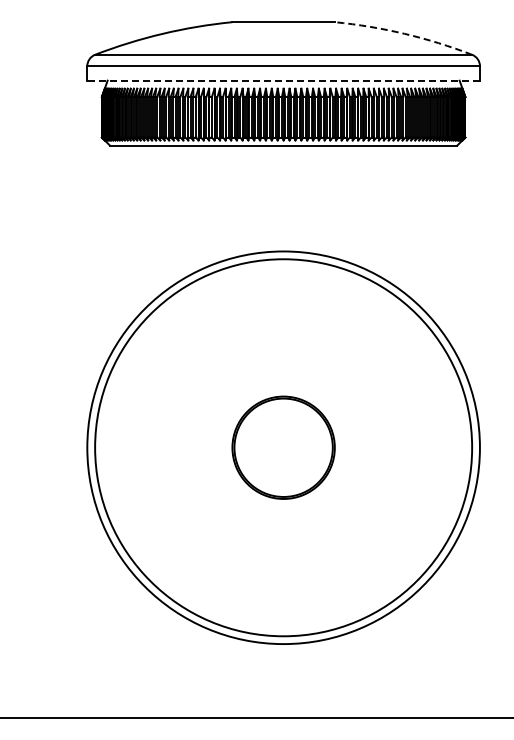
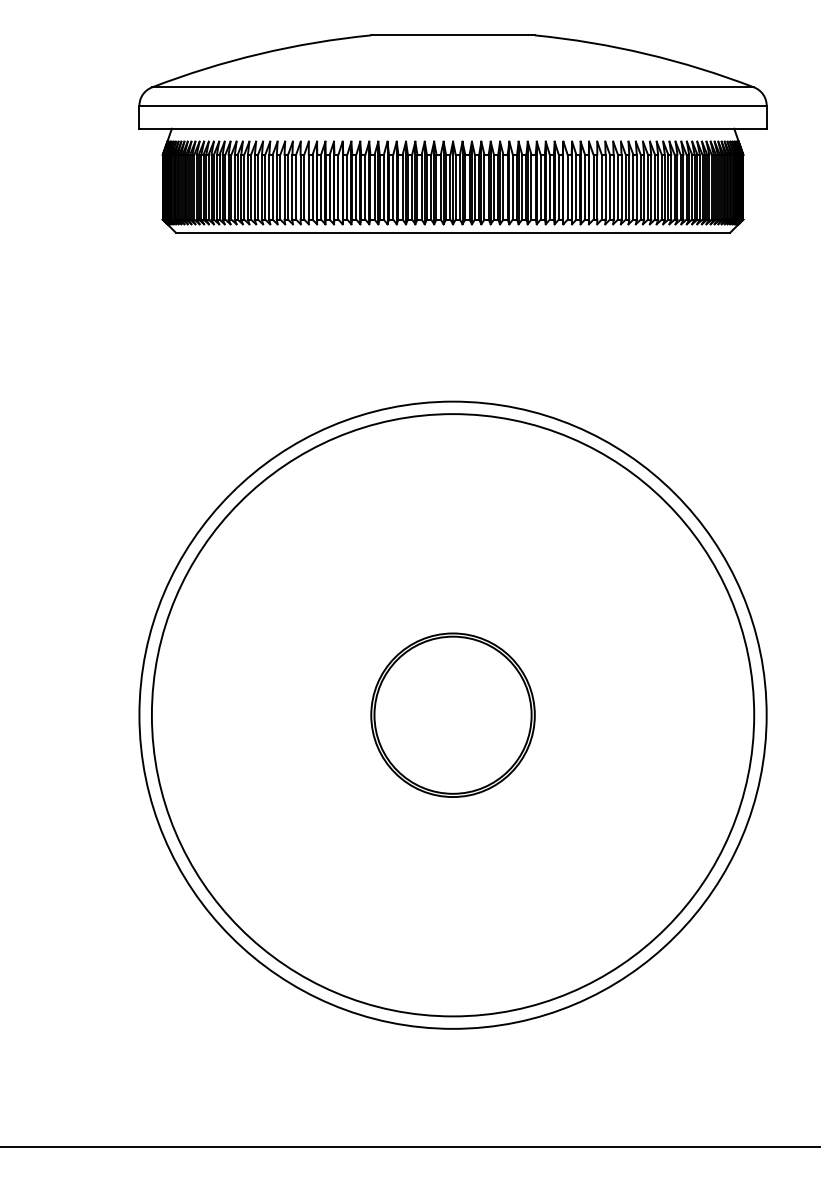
arc: (404, 33) -> (646, 53), dashed -> solid
line: (283, 80) -> (452, 128), dashed -> solid

